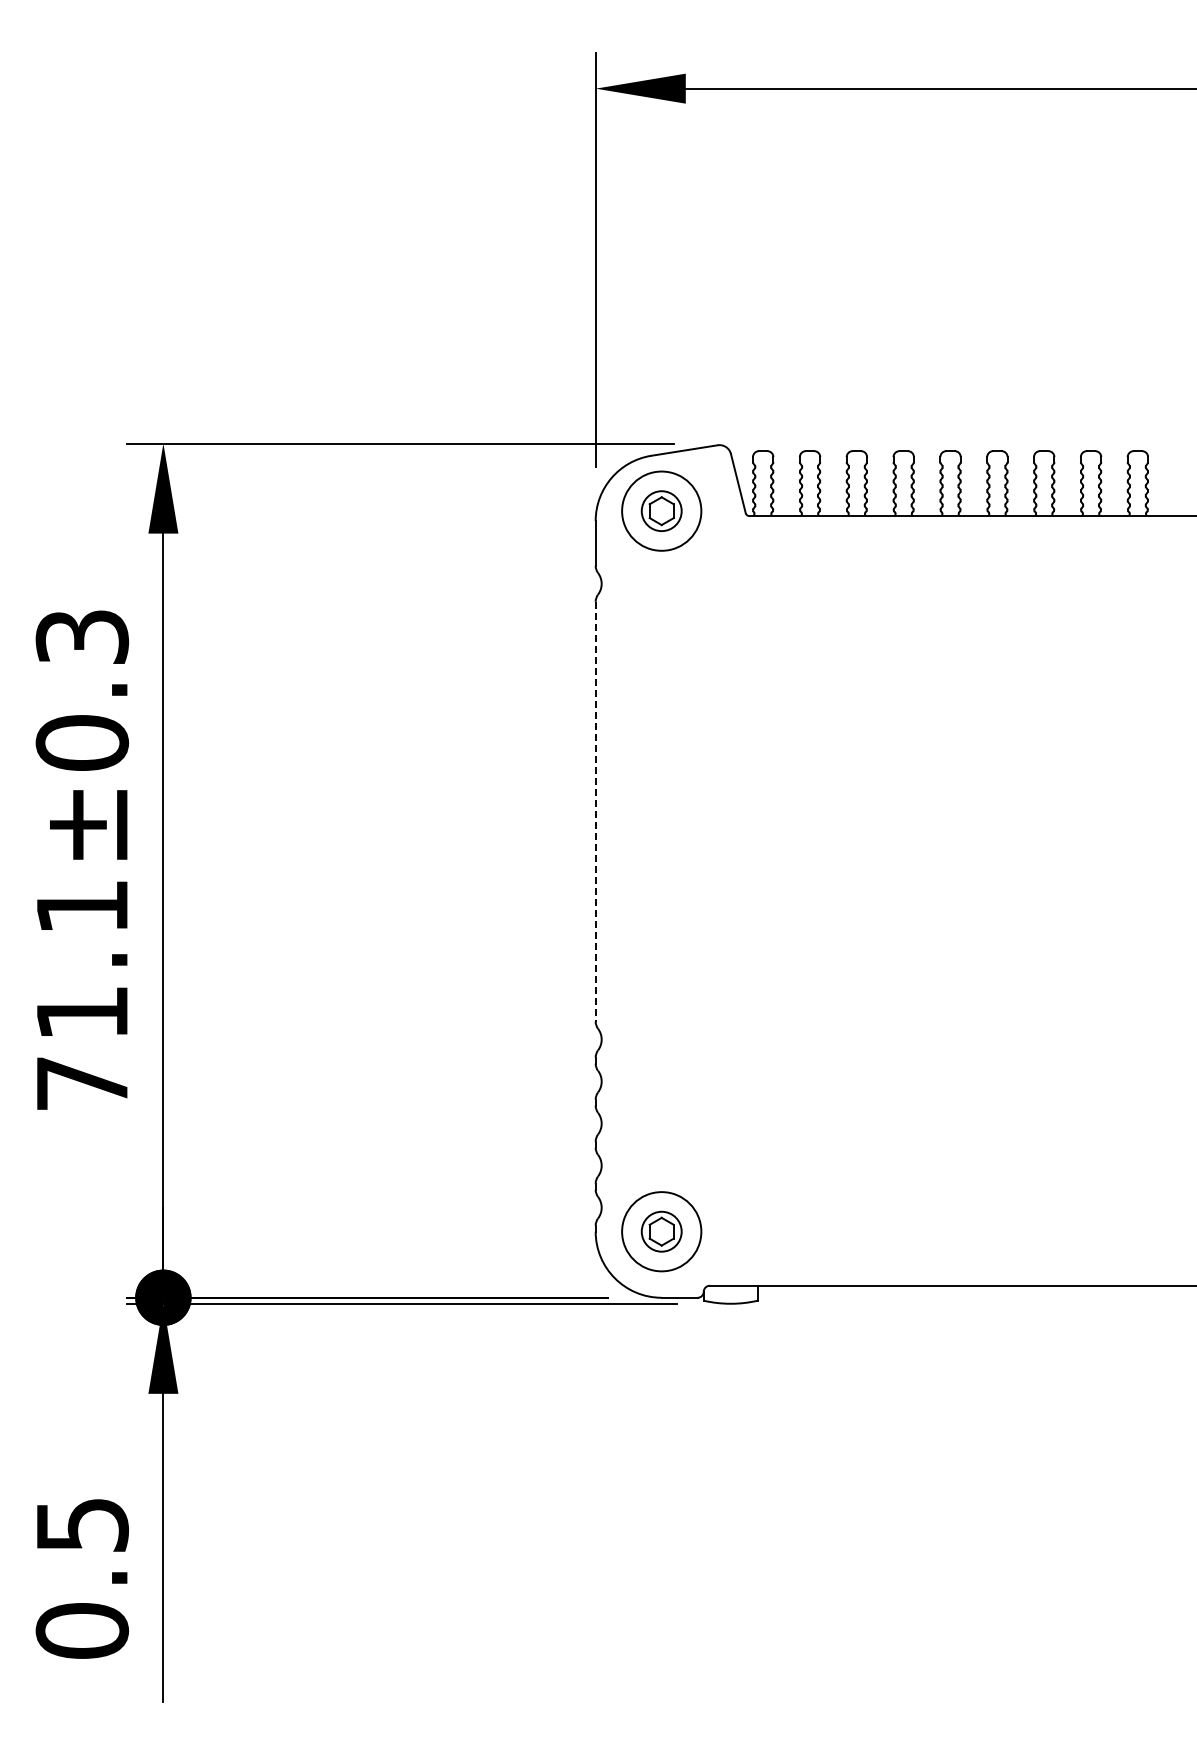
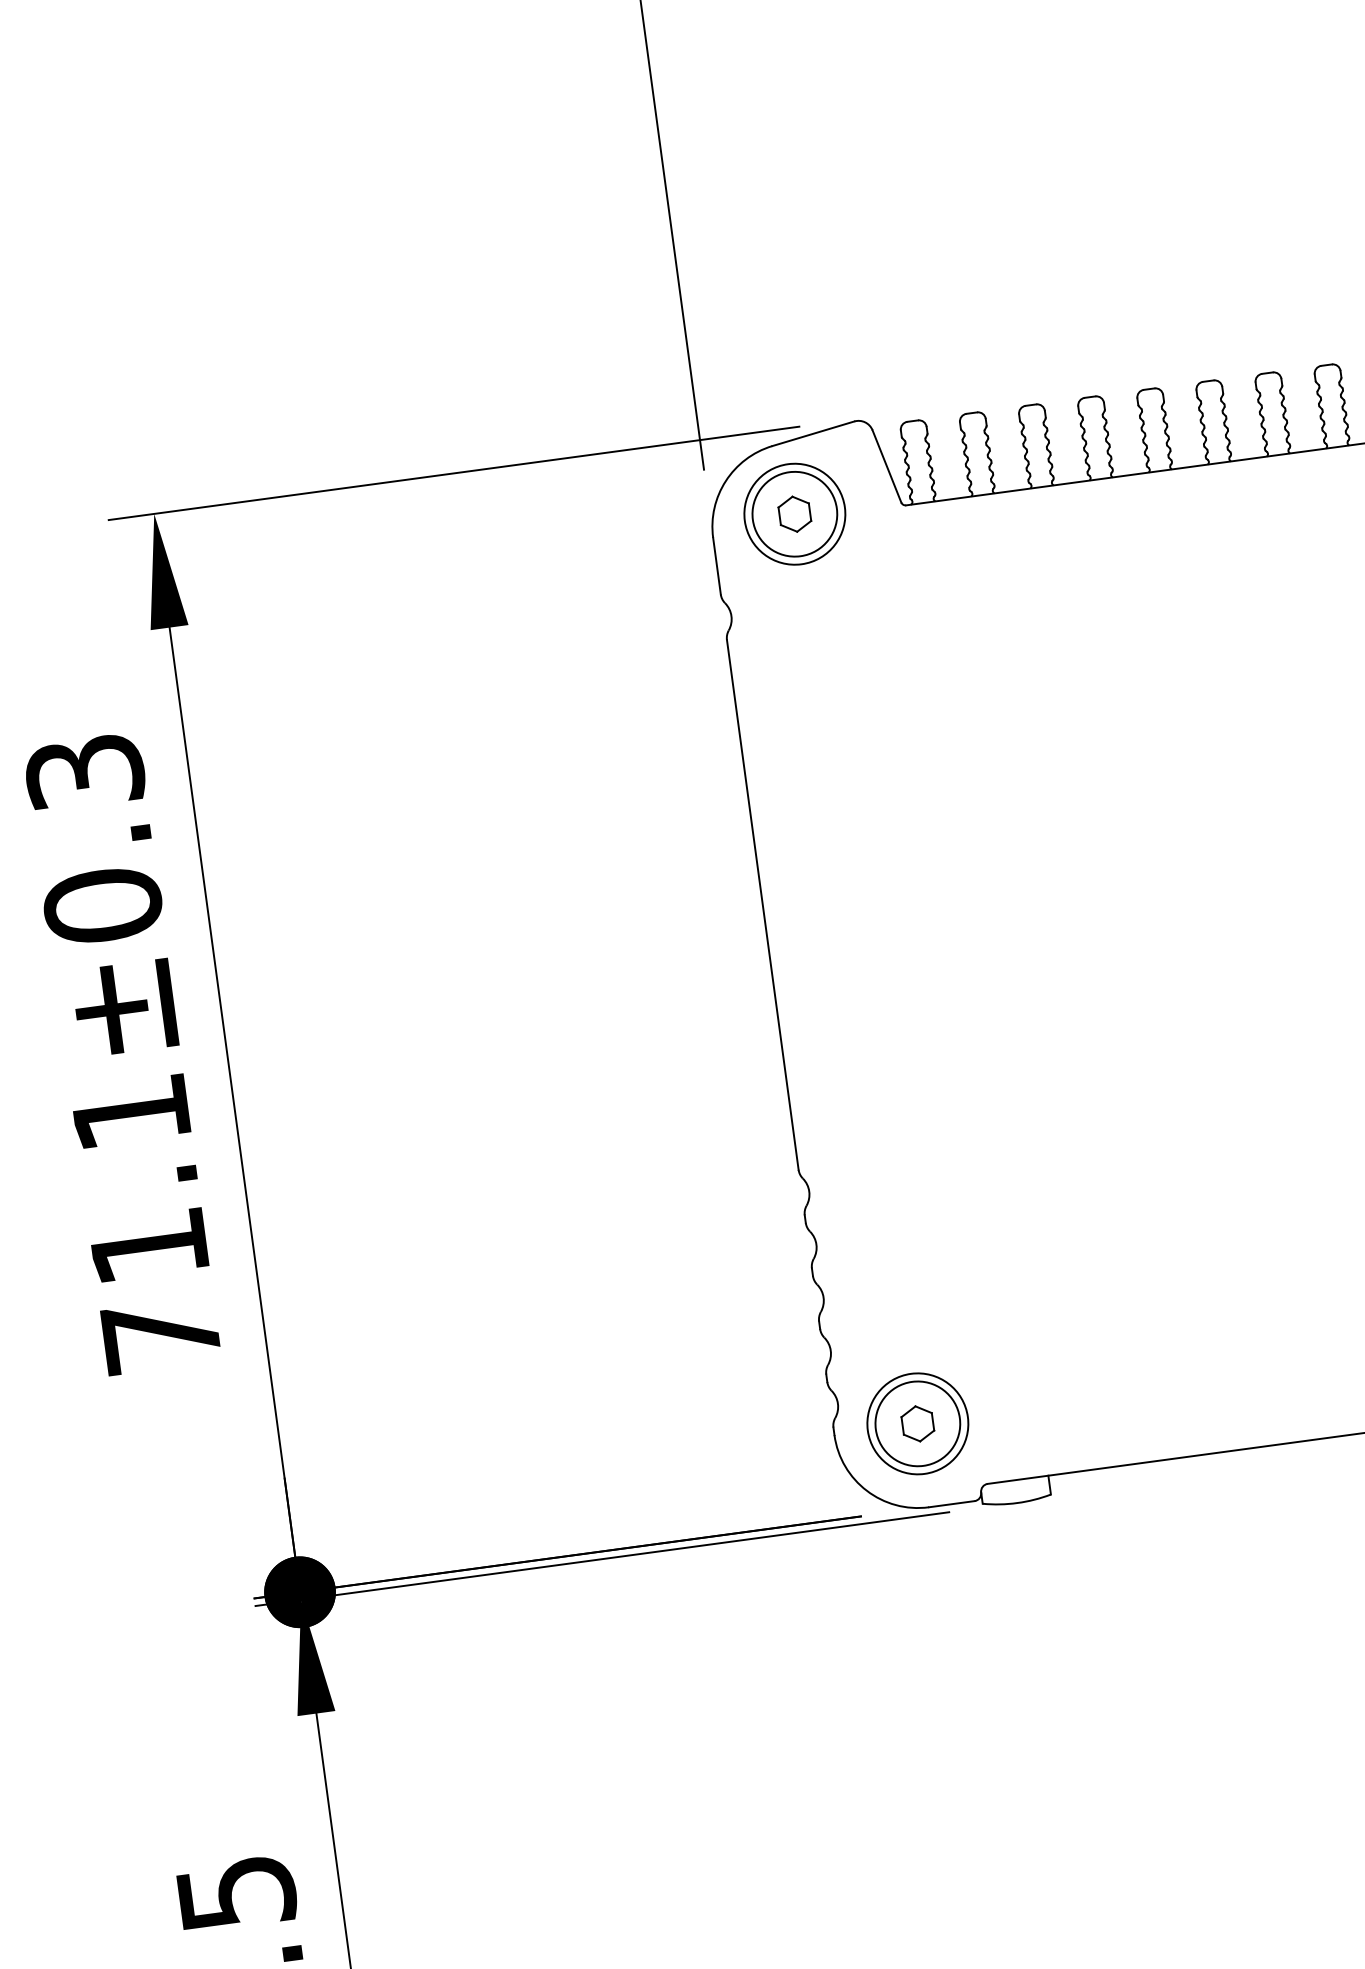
circle: (661, 510) -> (794, 513), size x1.67
line: (595, 811) -> (762, 904), dashed -> solid
circle: (661, 1231) -> (917, 1423), size x1.67

